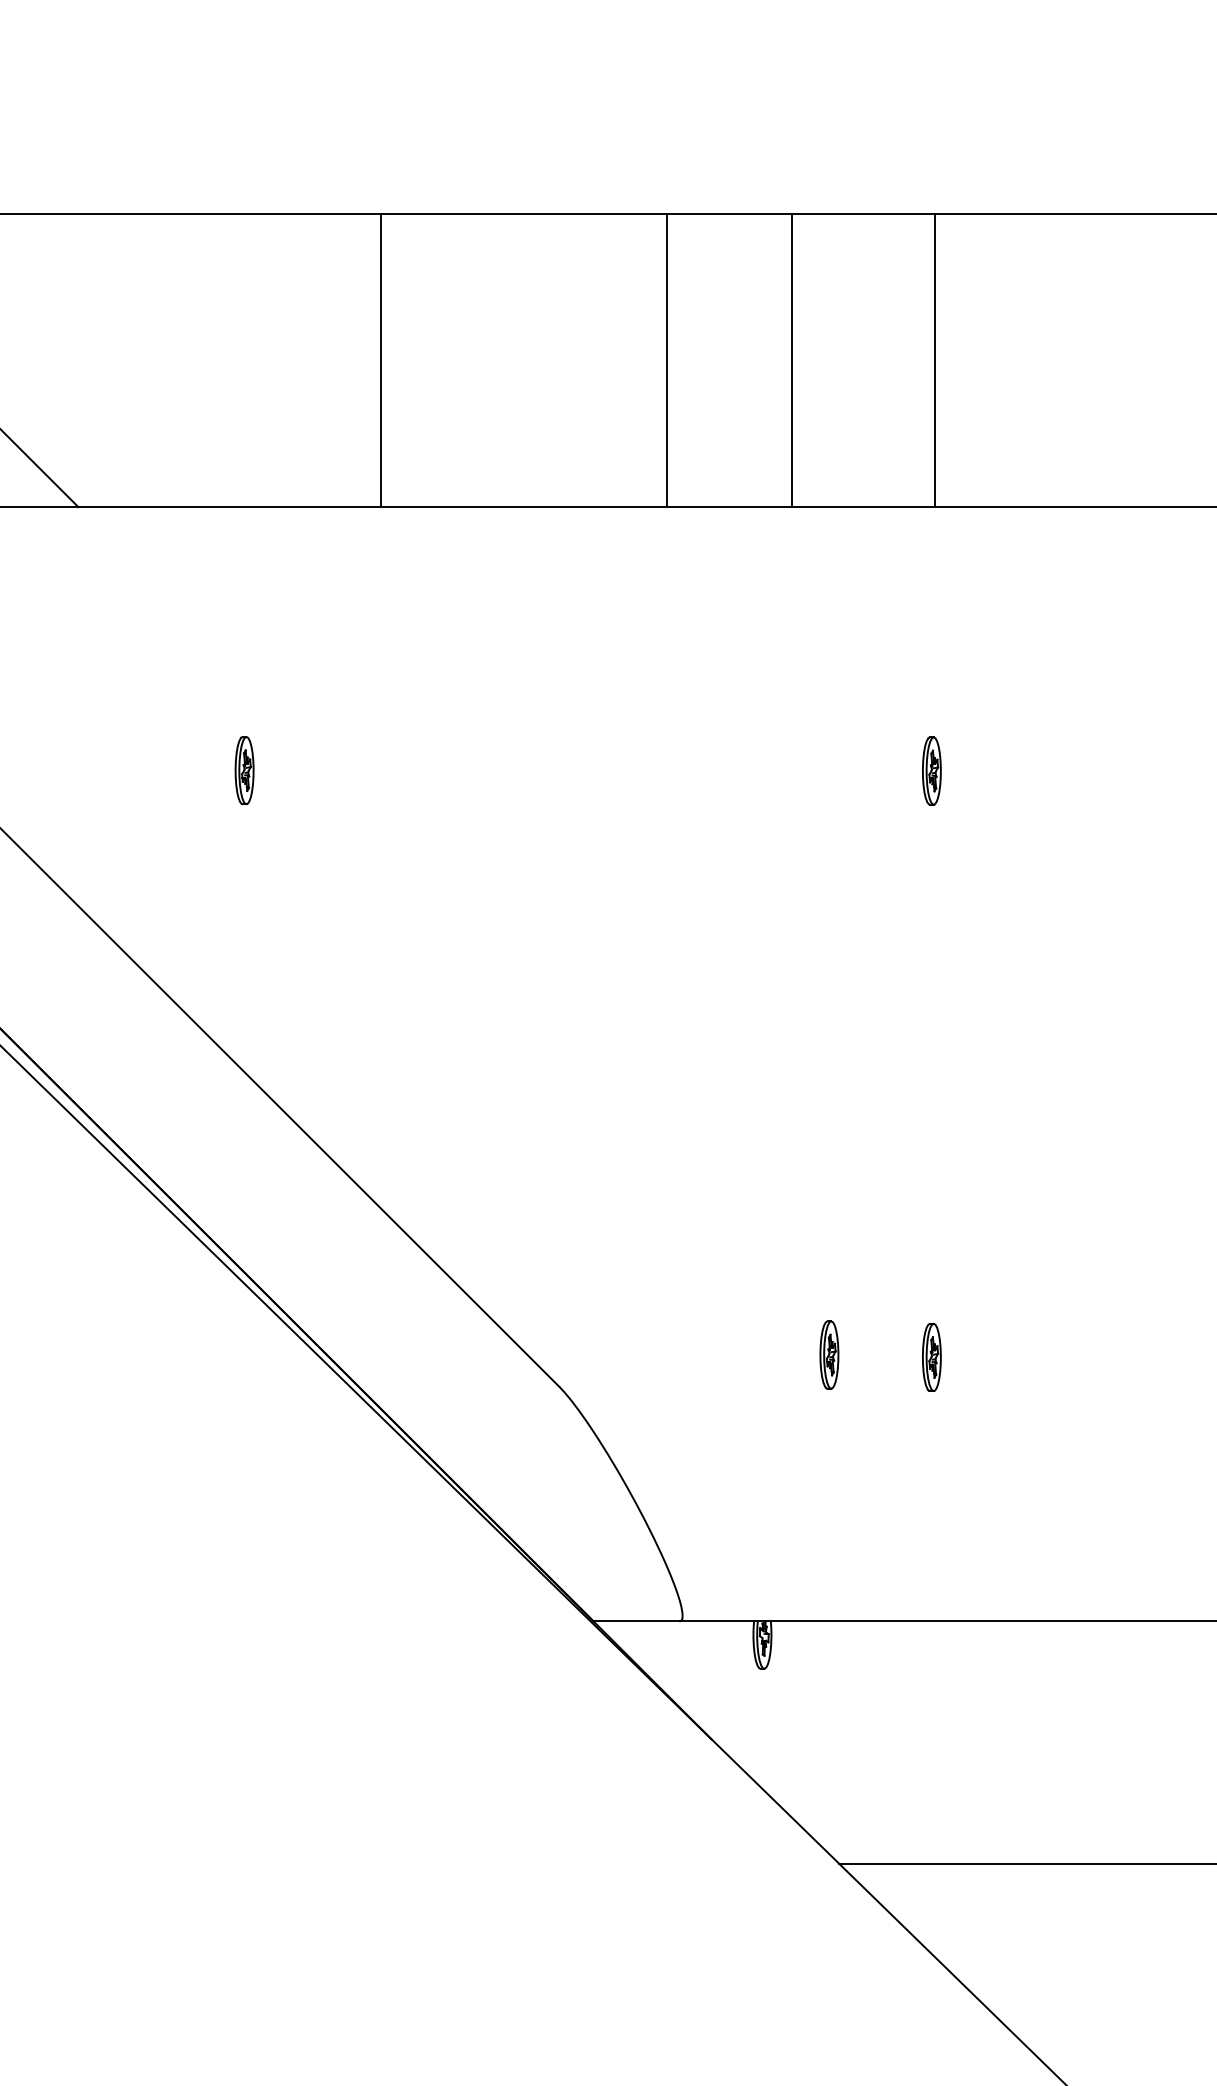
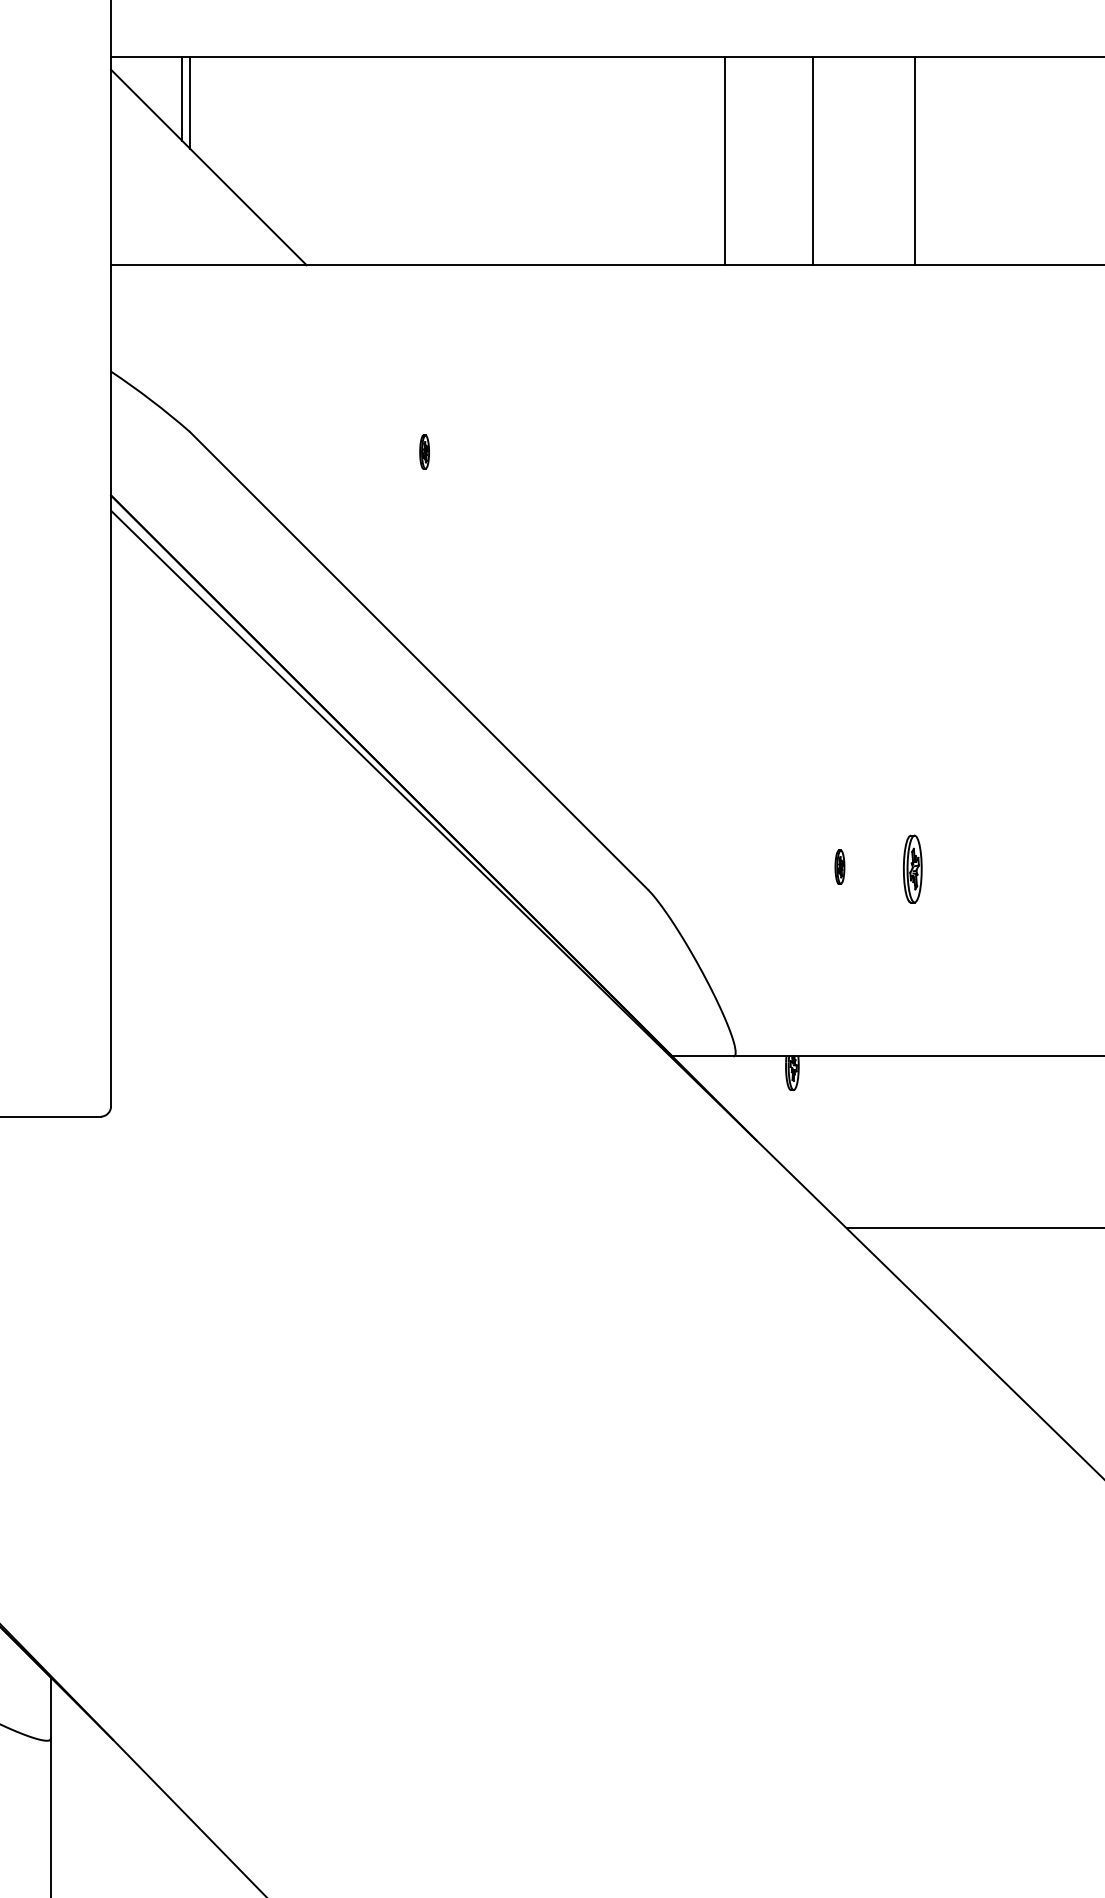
line: (380, 361) -> (521, 161), removed
part: (244, 769) -> (424, 451), size x0.7
part: (931, 770) -> (912, 452), removed
part: (828, 1353) -> (839, 866), size x0.7
part: (931, 1356) -> (912, 868), size x1.4

